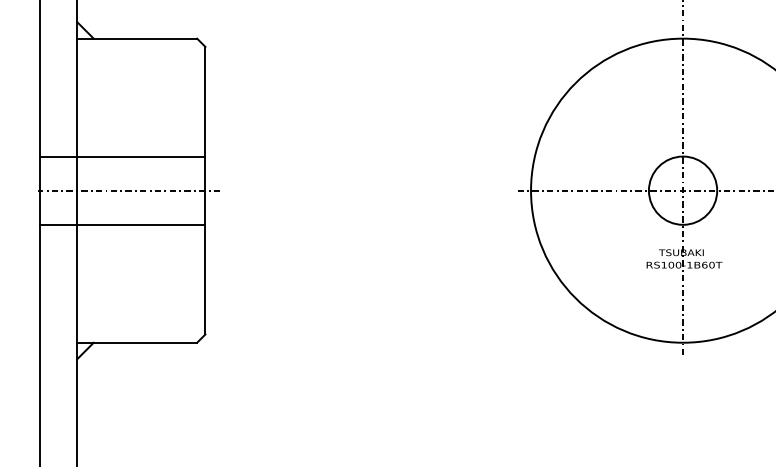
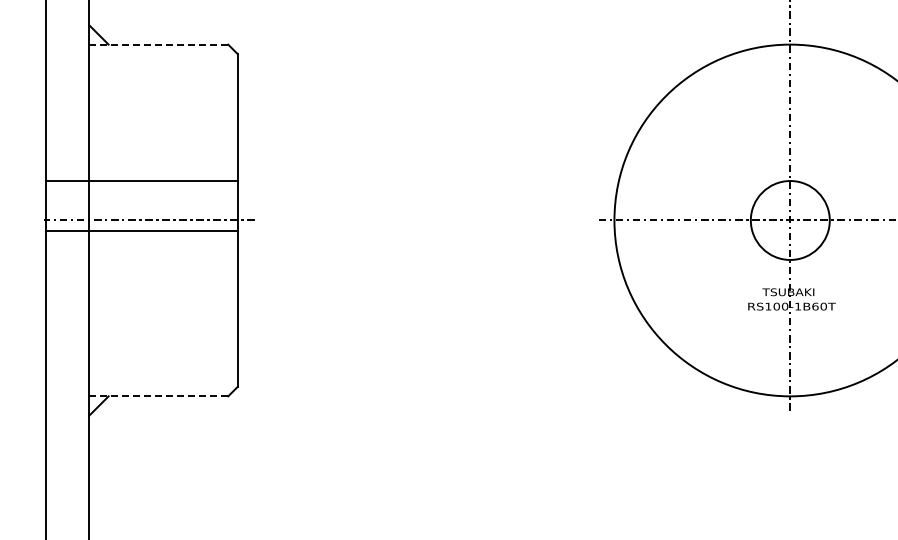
line: (137, 38) -> (159, 44), solid -> dashed
line: (122, 224) -> (141, 230), moved
line: (136, 342) -> (158, 396), solid -> dashed

